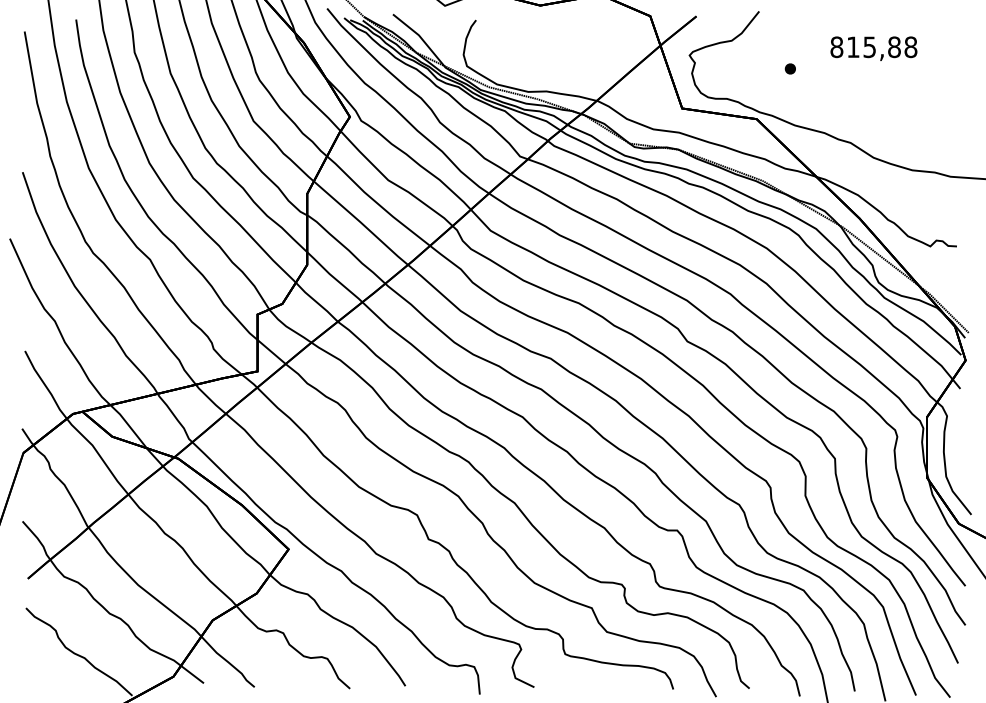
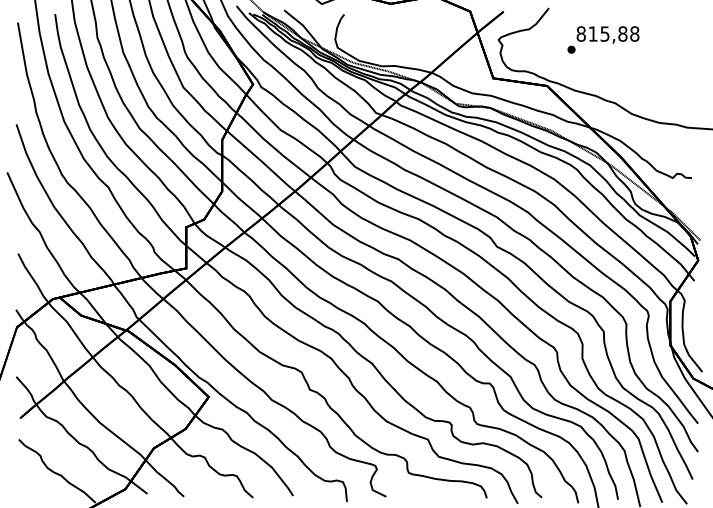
text: (873, 48) -> (607, 34), moved

